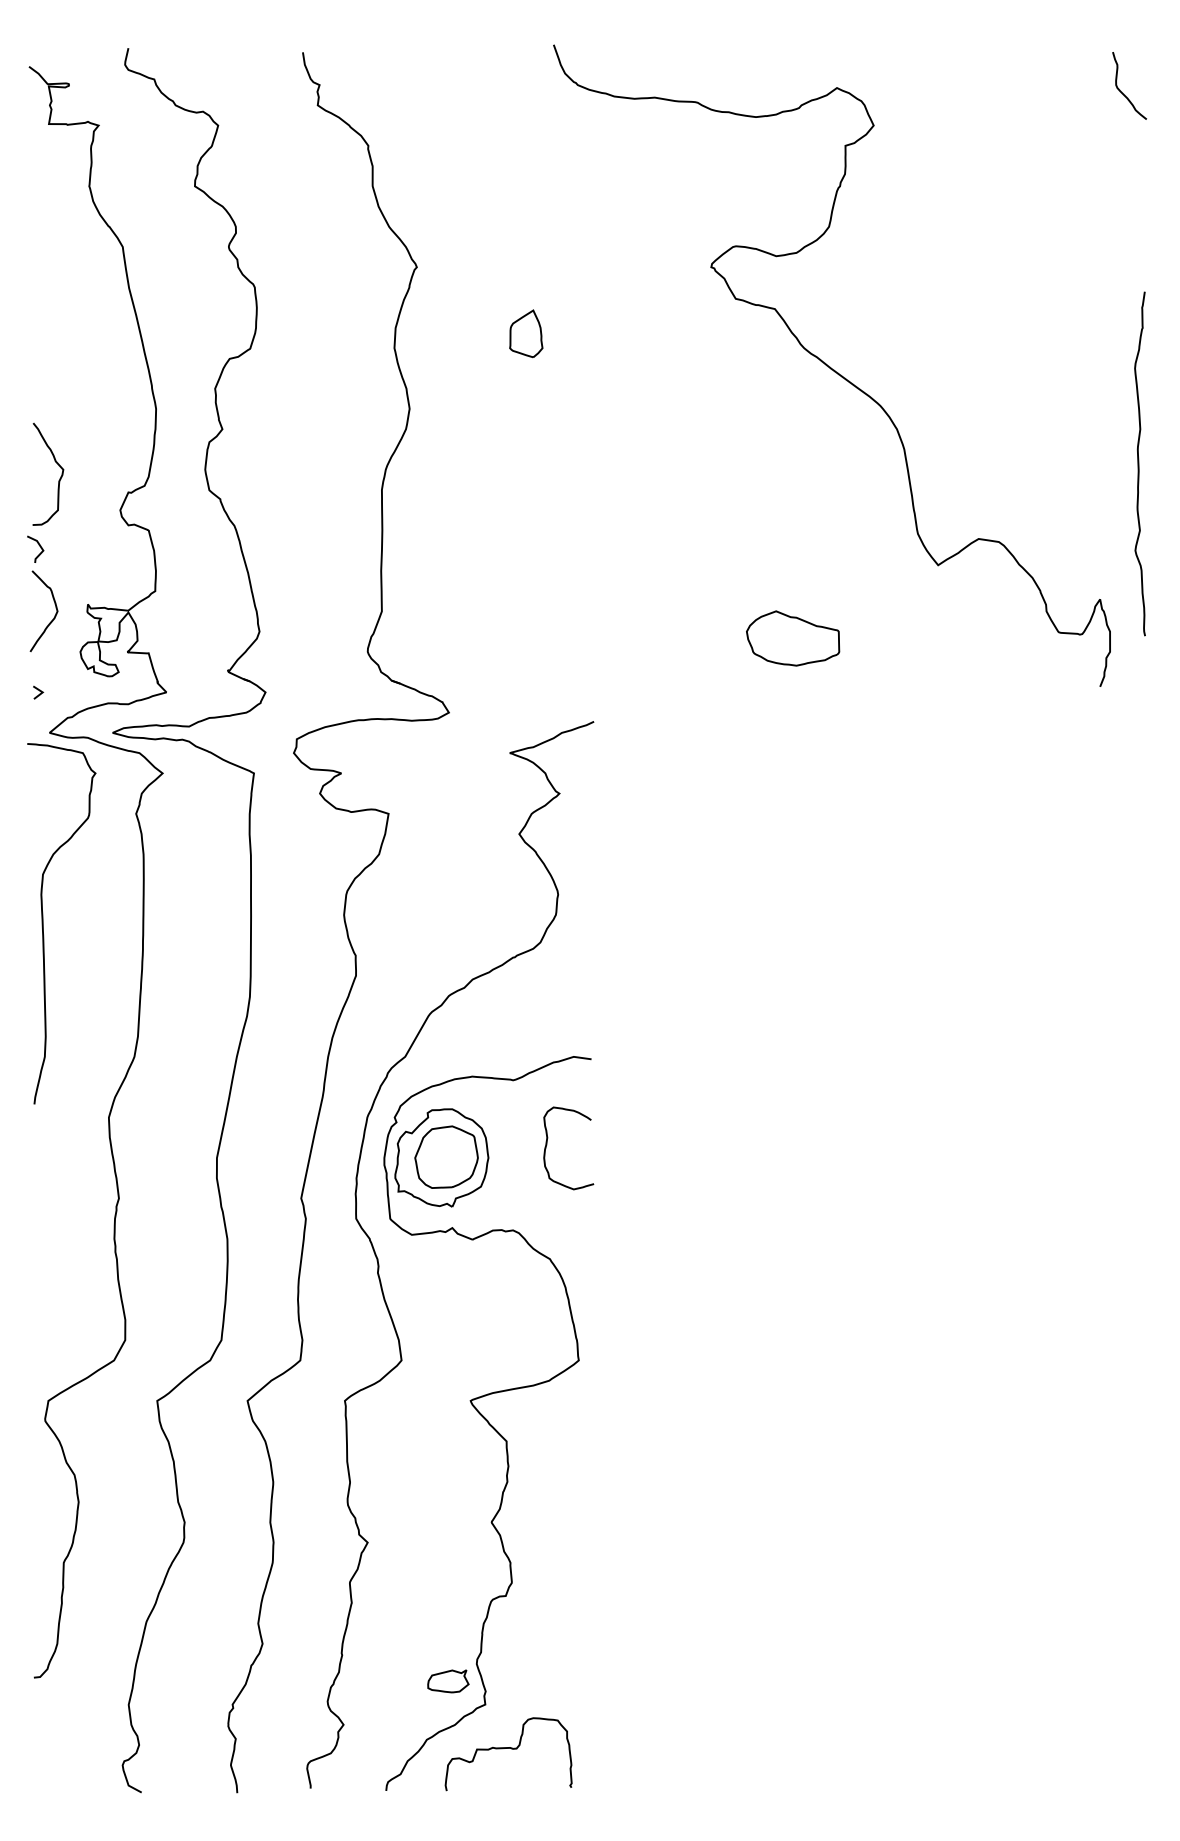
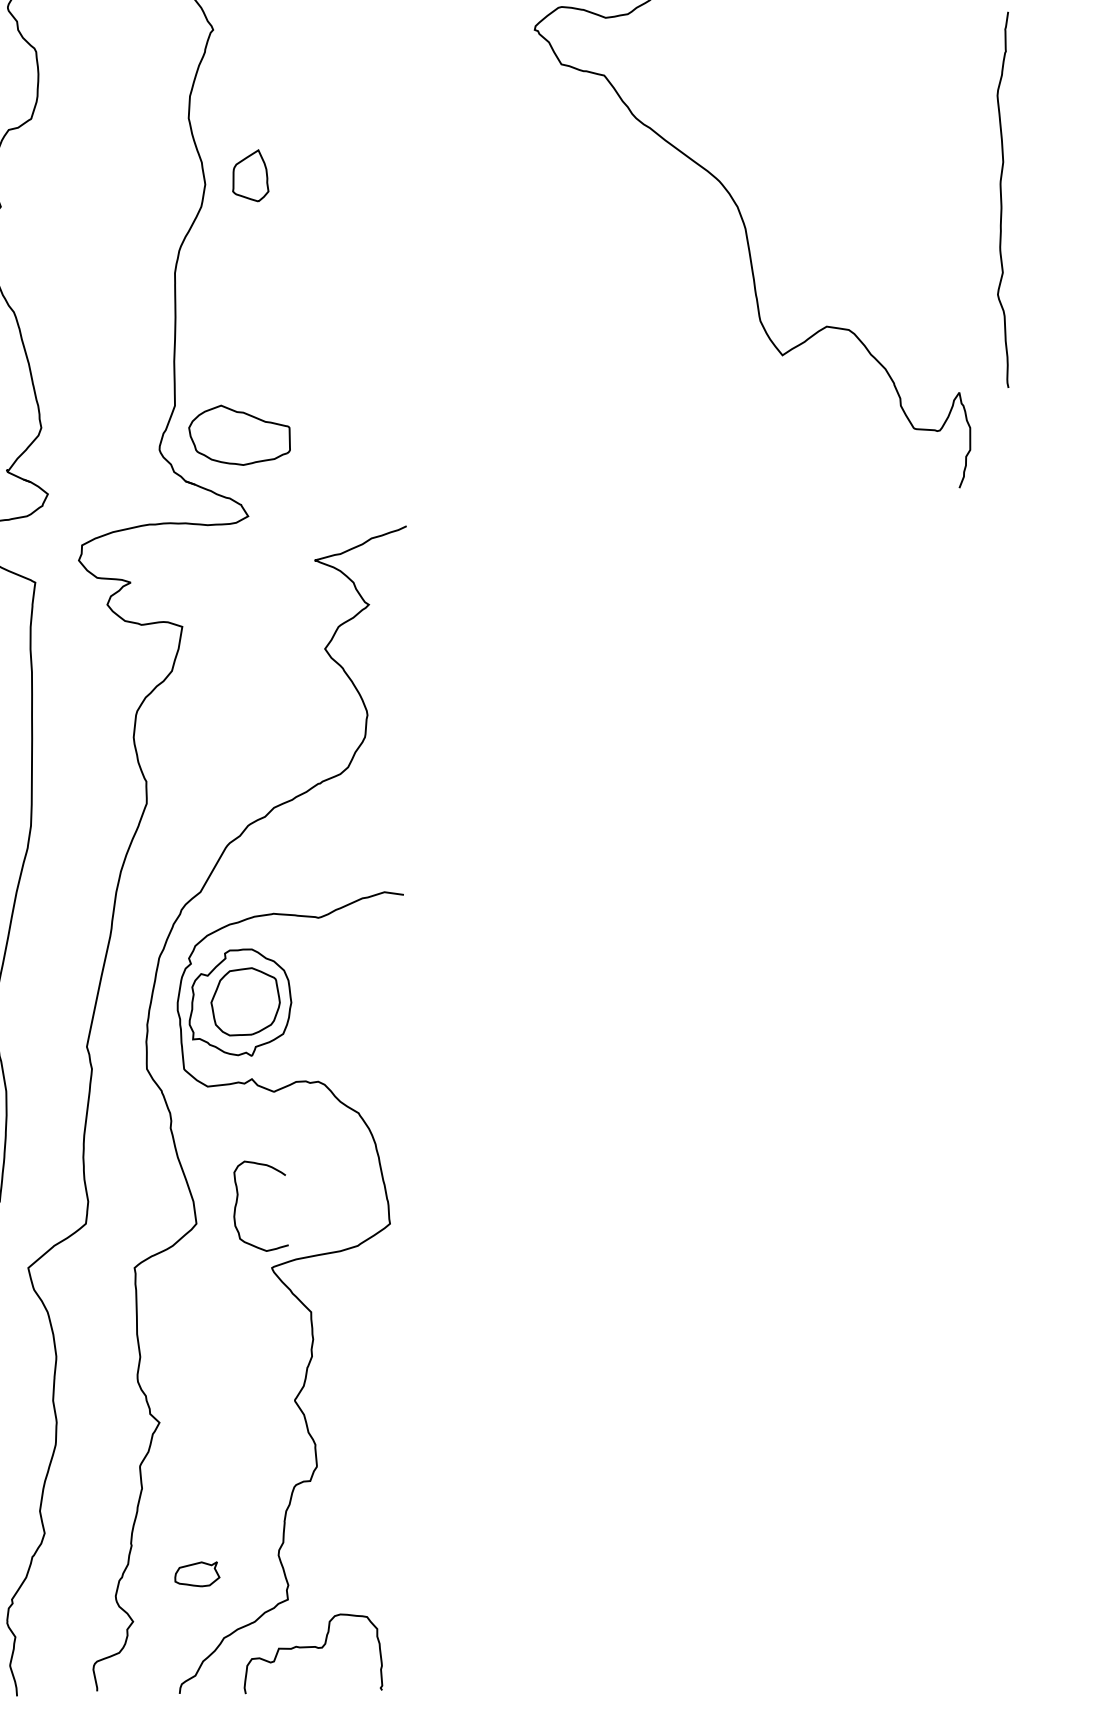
part: (526, 333) -> (251, 175), moved
curve: (1139, 463) -> (1002, 199), moved
part: (793, 638) -> (240, 435), moved
curve: (547, 1145) -> (237, 1203), moved
part: (448, 1681) -> (197, 1574), moved

